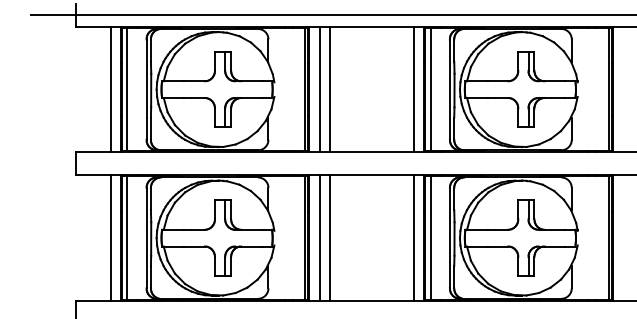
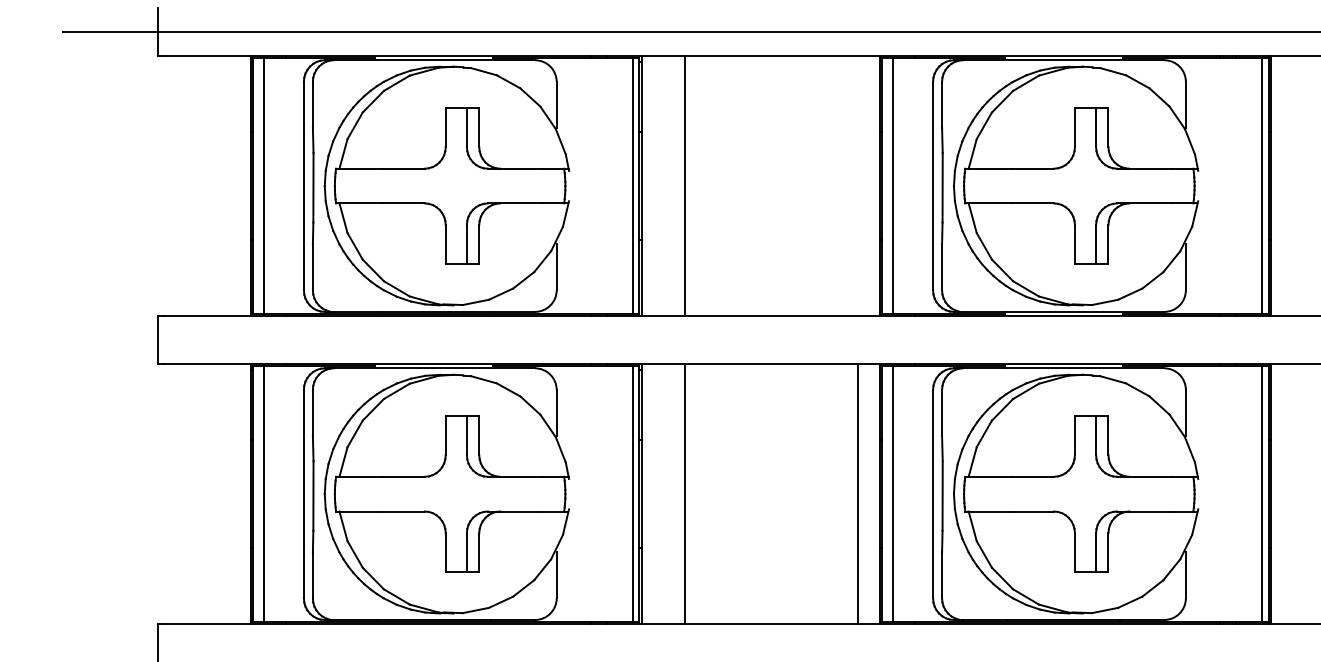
line: (110, 89) -> (229, 185), removed
line: (319, 89) -> (662, 185), removed
line: (413, 89) -> (857, 185), removed
line: (110, 237) -> (229, 492), removed
line: (319, 237) -> (662, 492), removed

